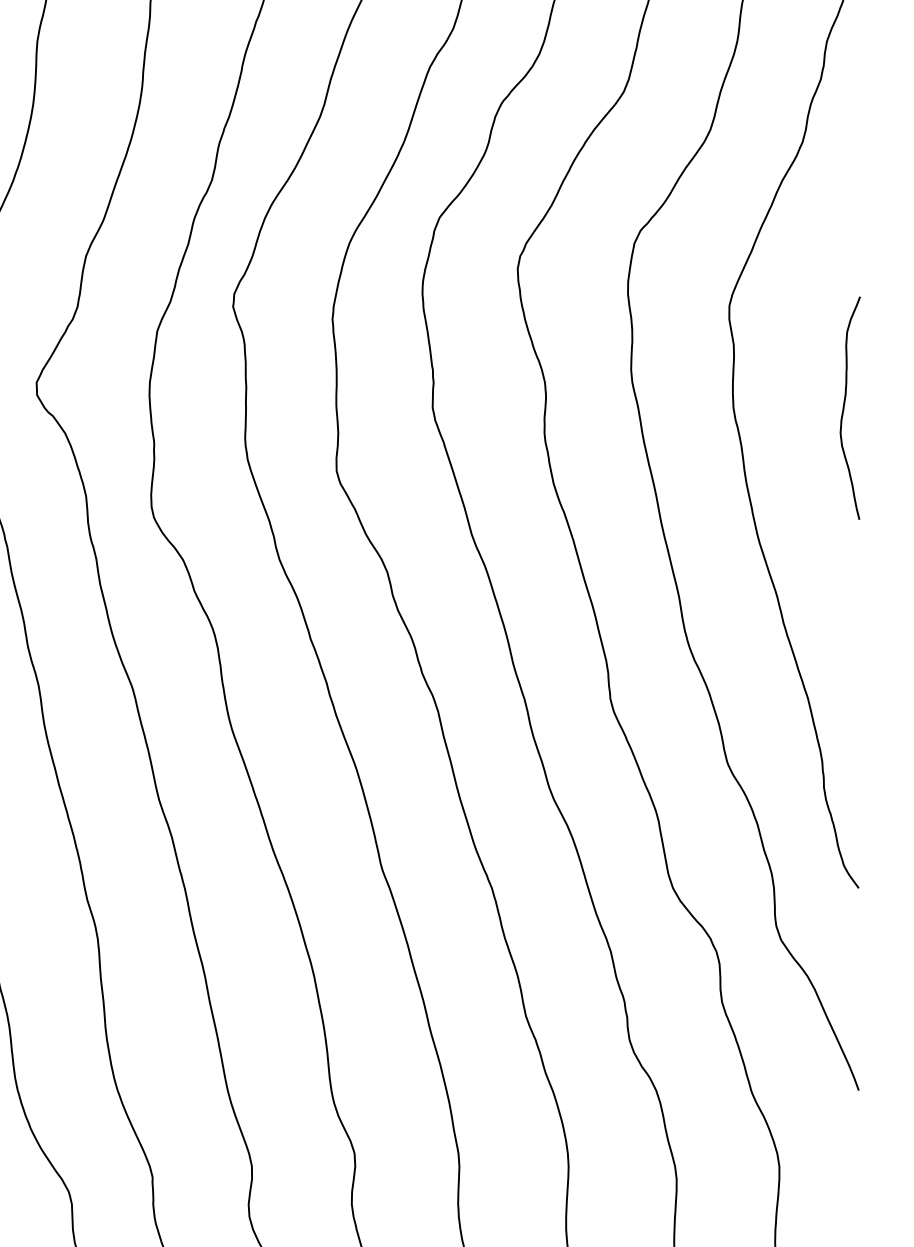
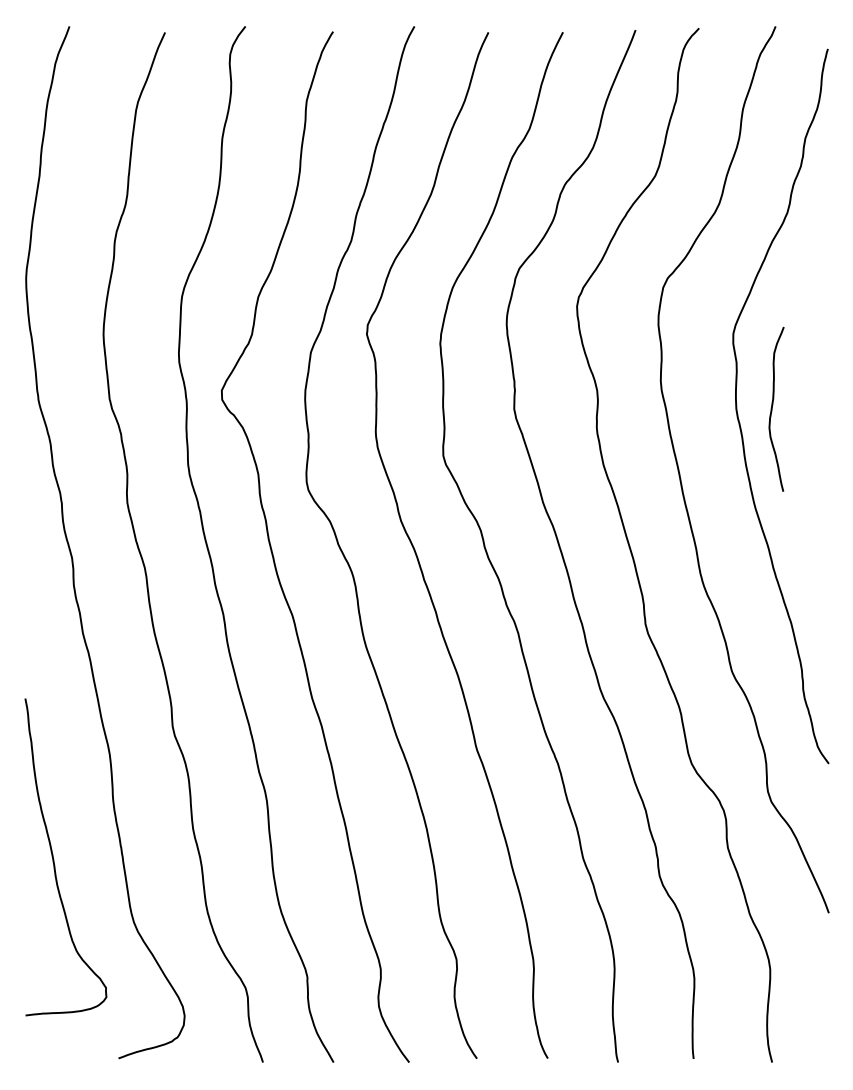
curve: (844, 407) -> (772, 408), moved

